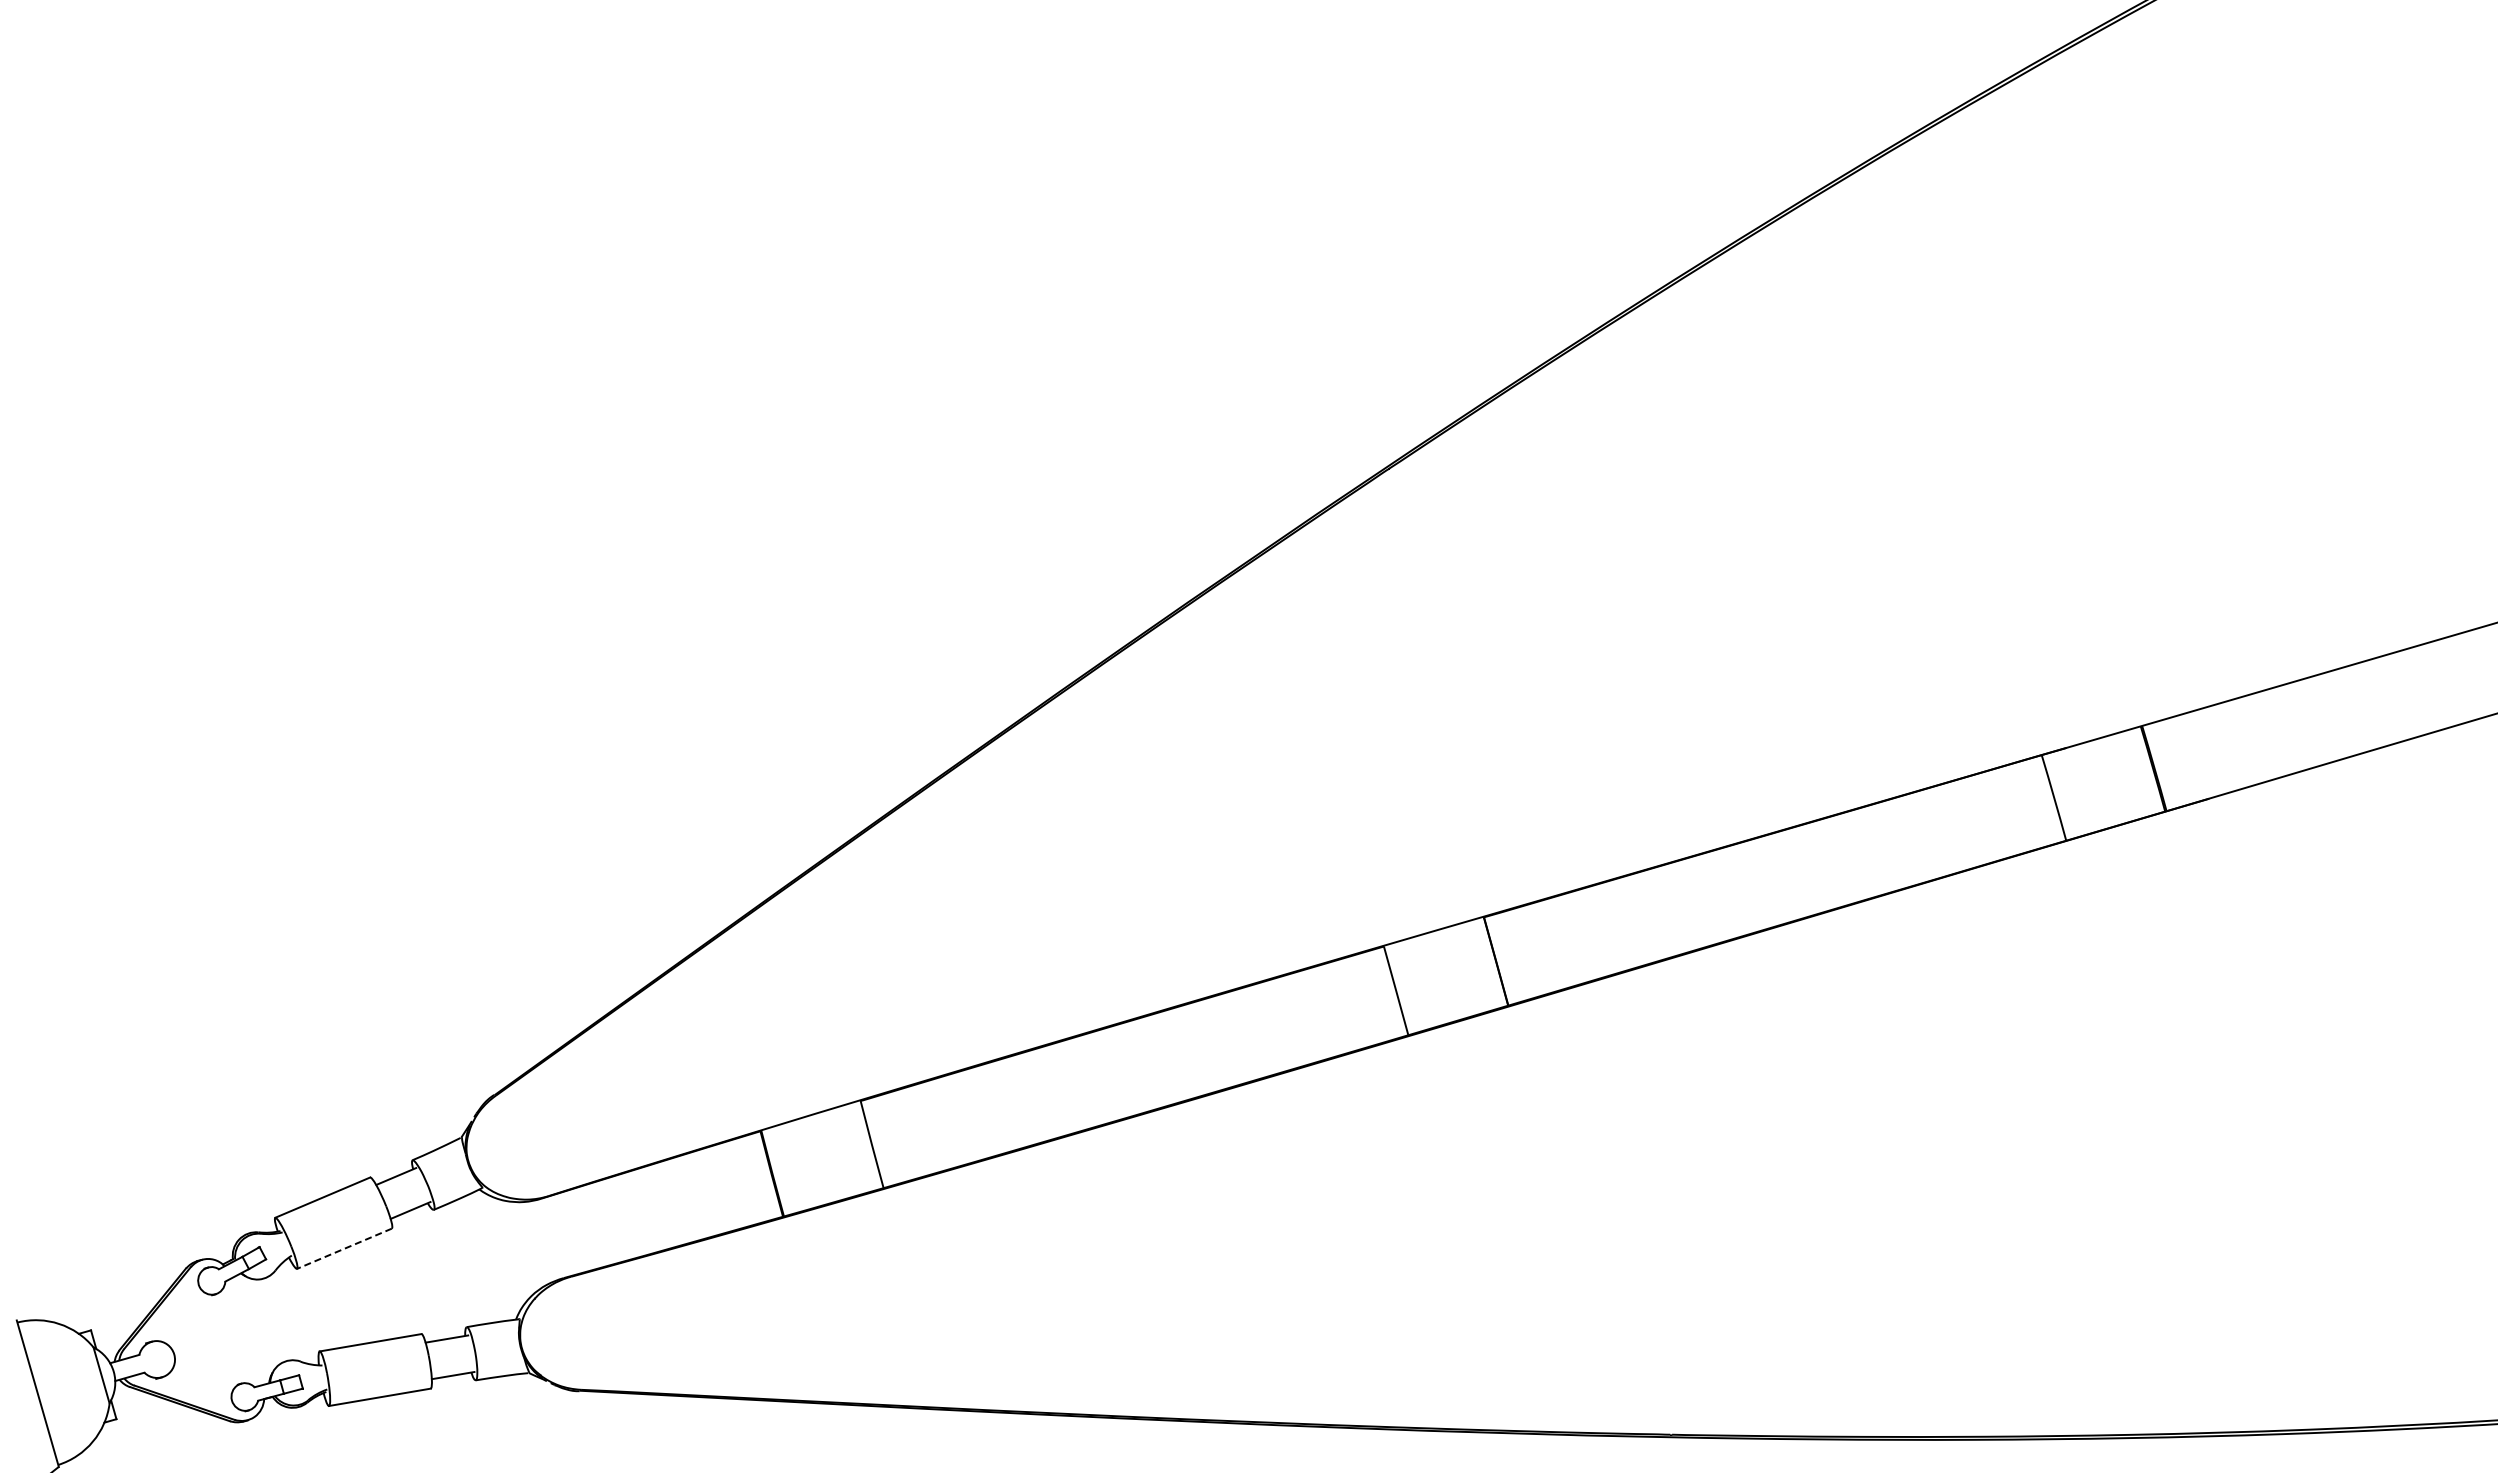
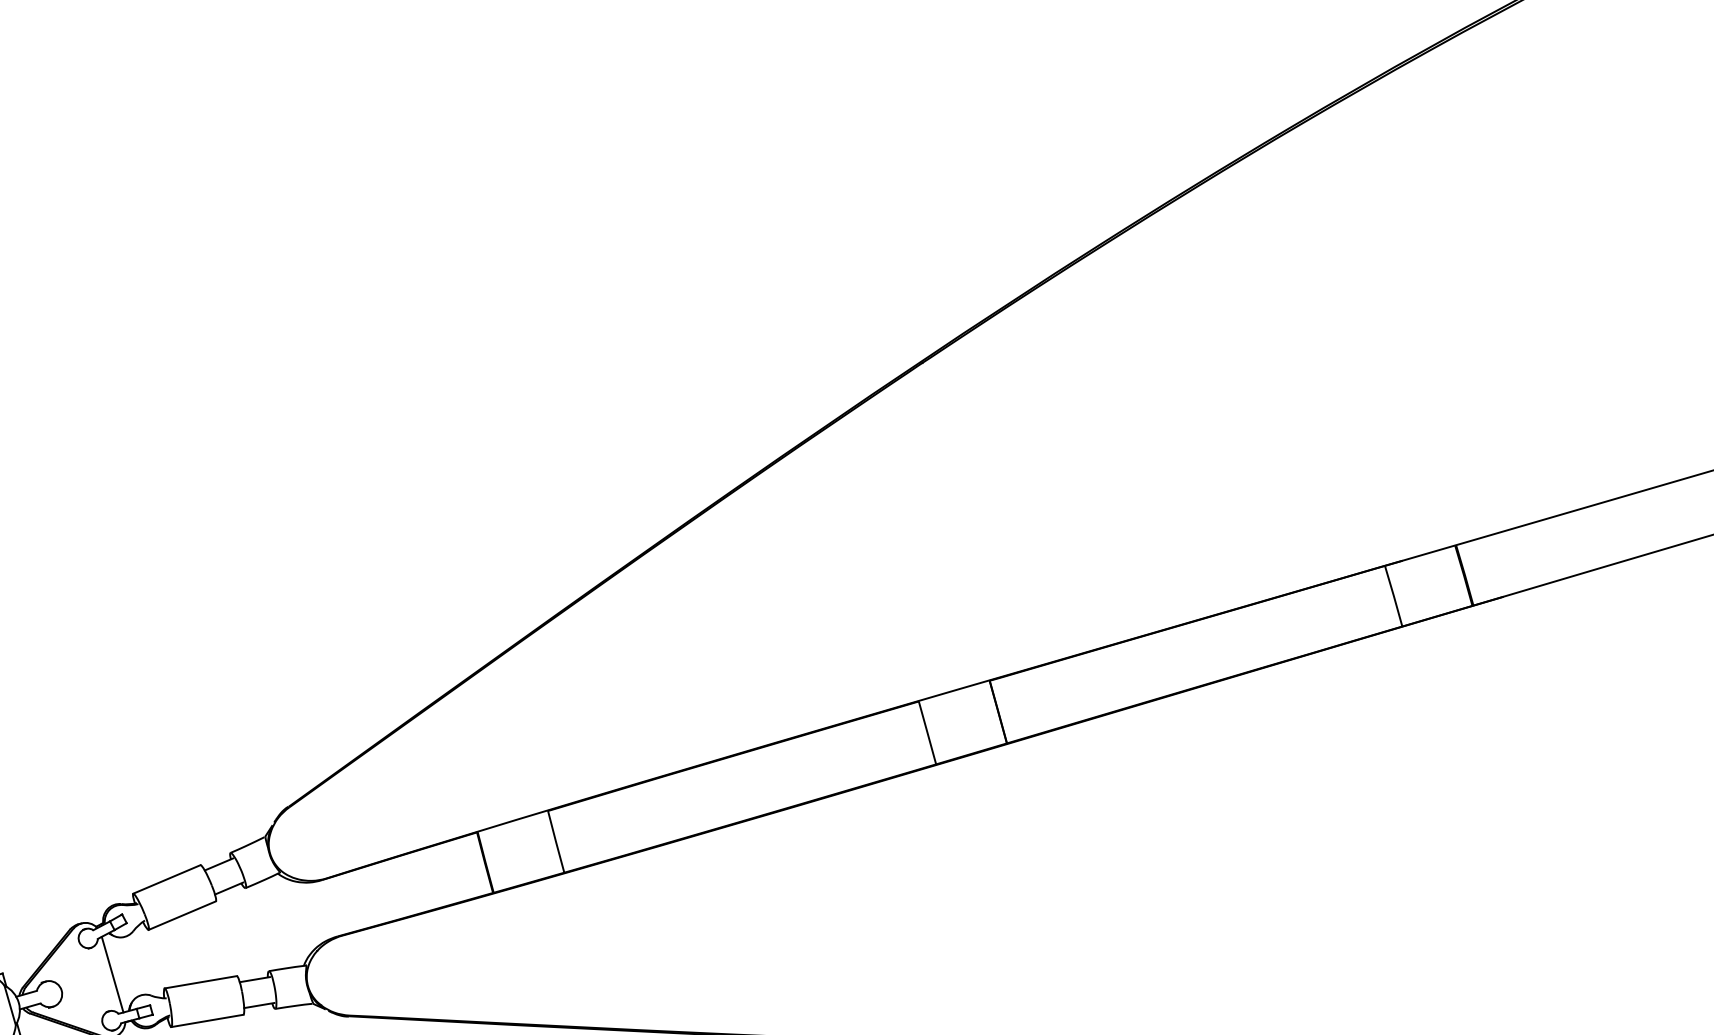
line: (344, 1248) -> (182, 915), dashed -> solid
line: (245, 1331) -> (112, 974), added

